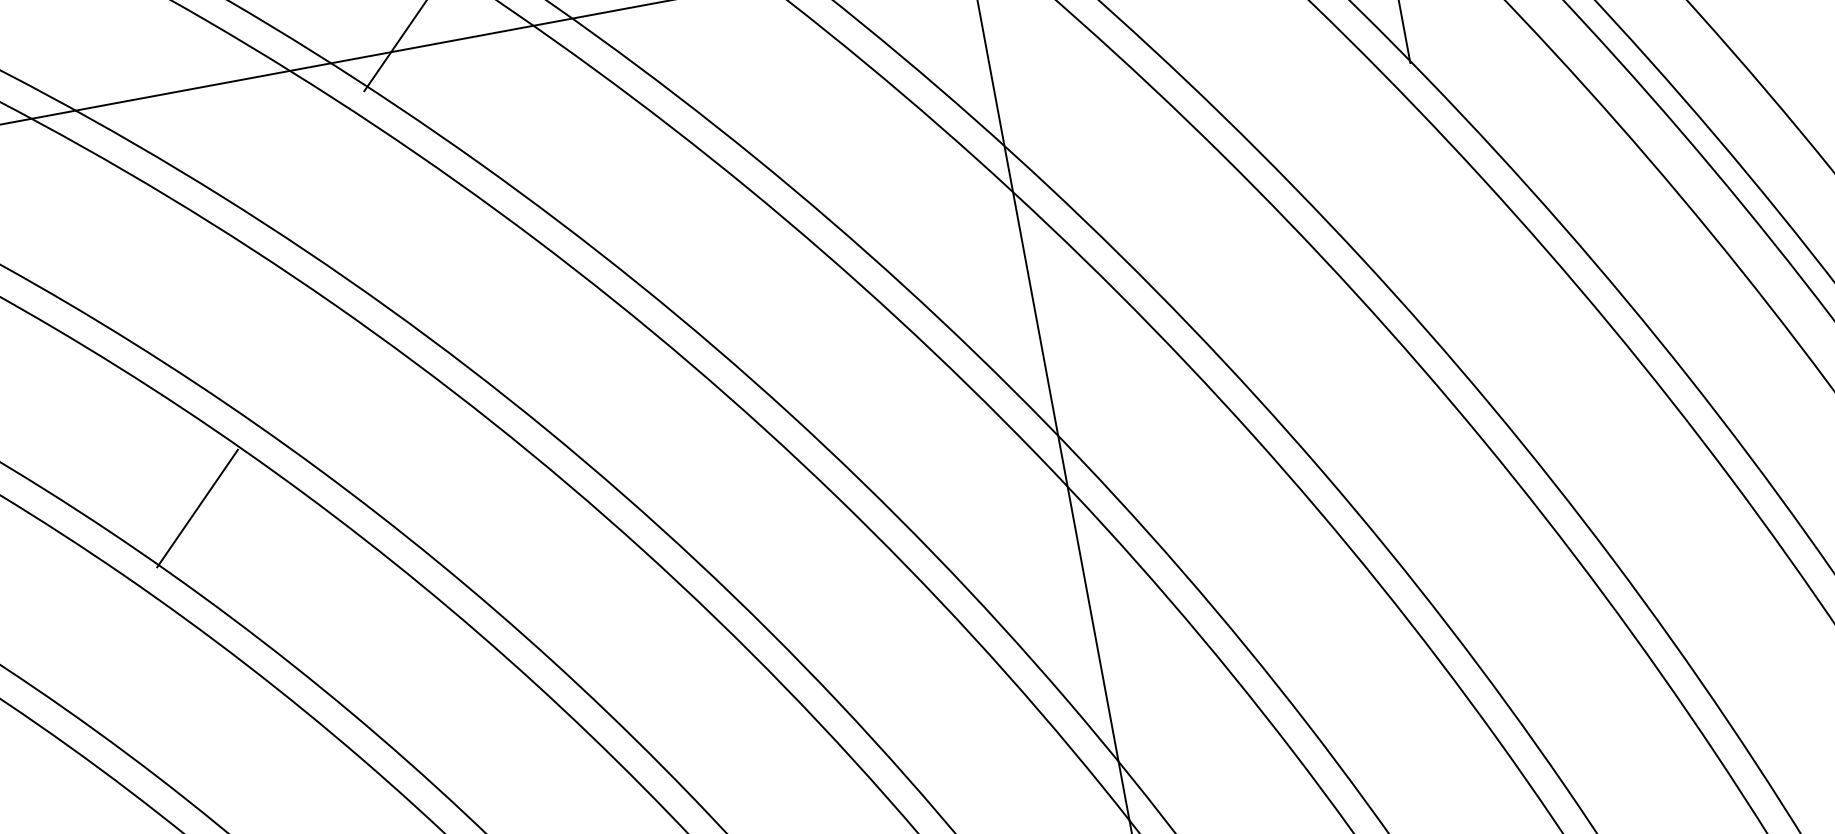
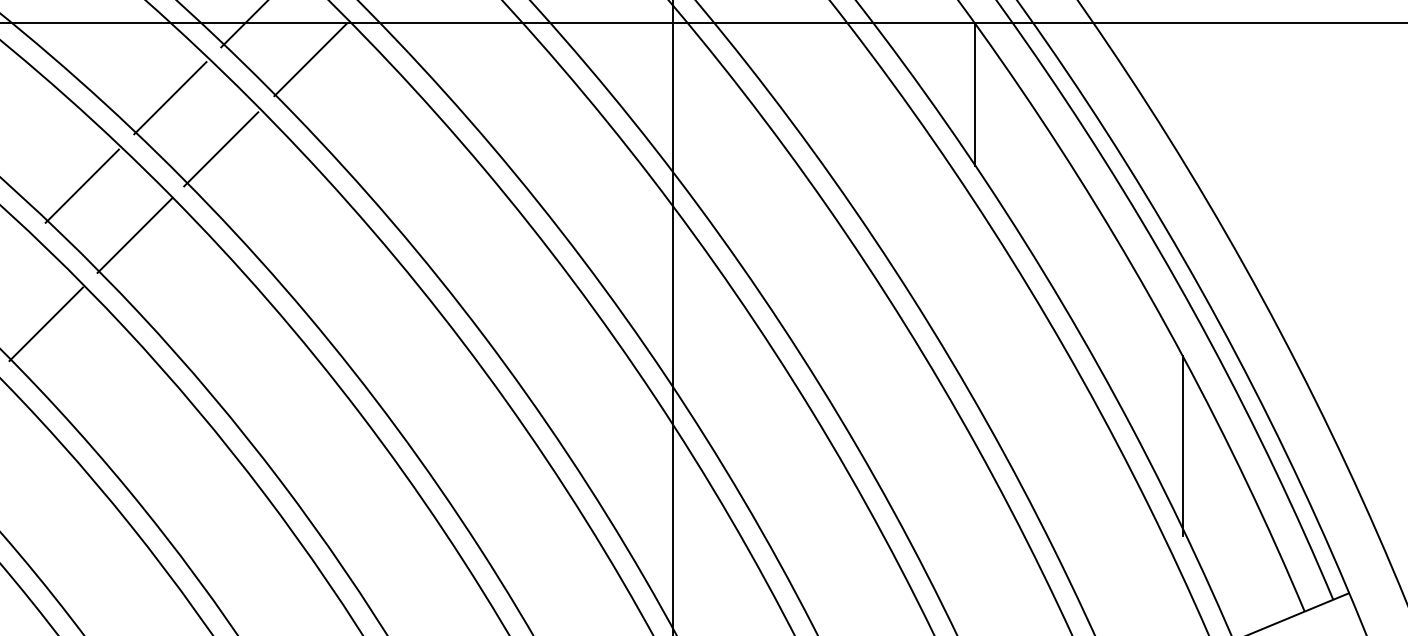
line: (487, 85) -> (310, 59), added
line: (308, 172) -> (170, 98), added
line: (390, 228) -> (221, 149), added
line: (210, 312) -> (81, 185), added
line: (294, 365) -> (134, 234), added
line: (1760, 388) -> (1182, 445), added

